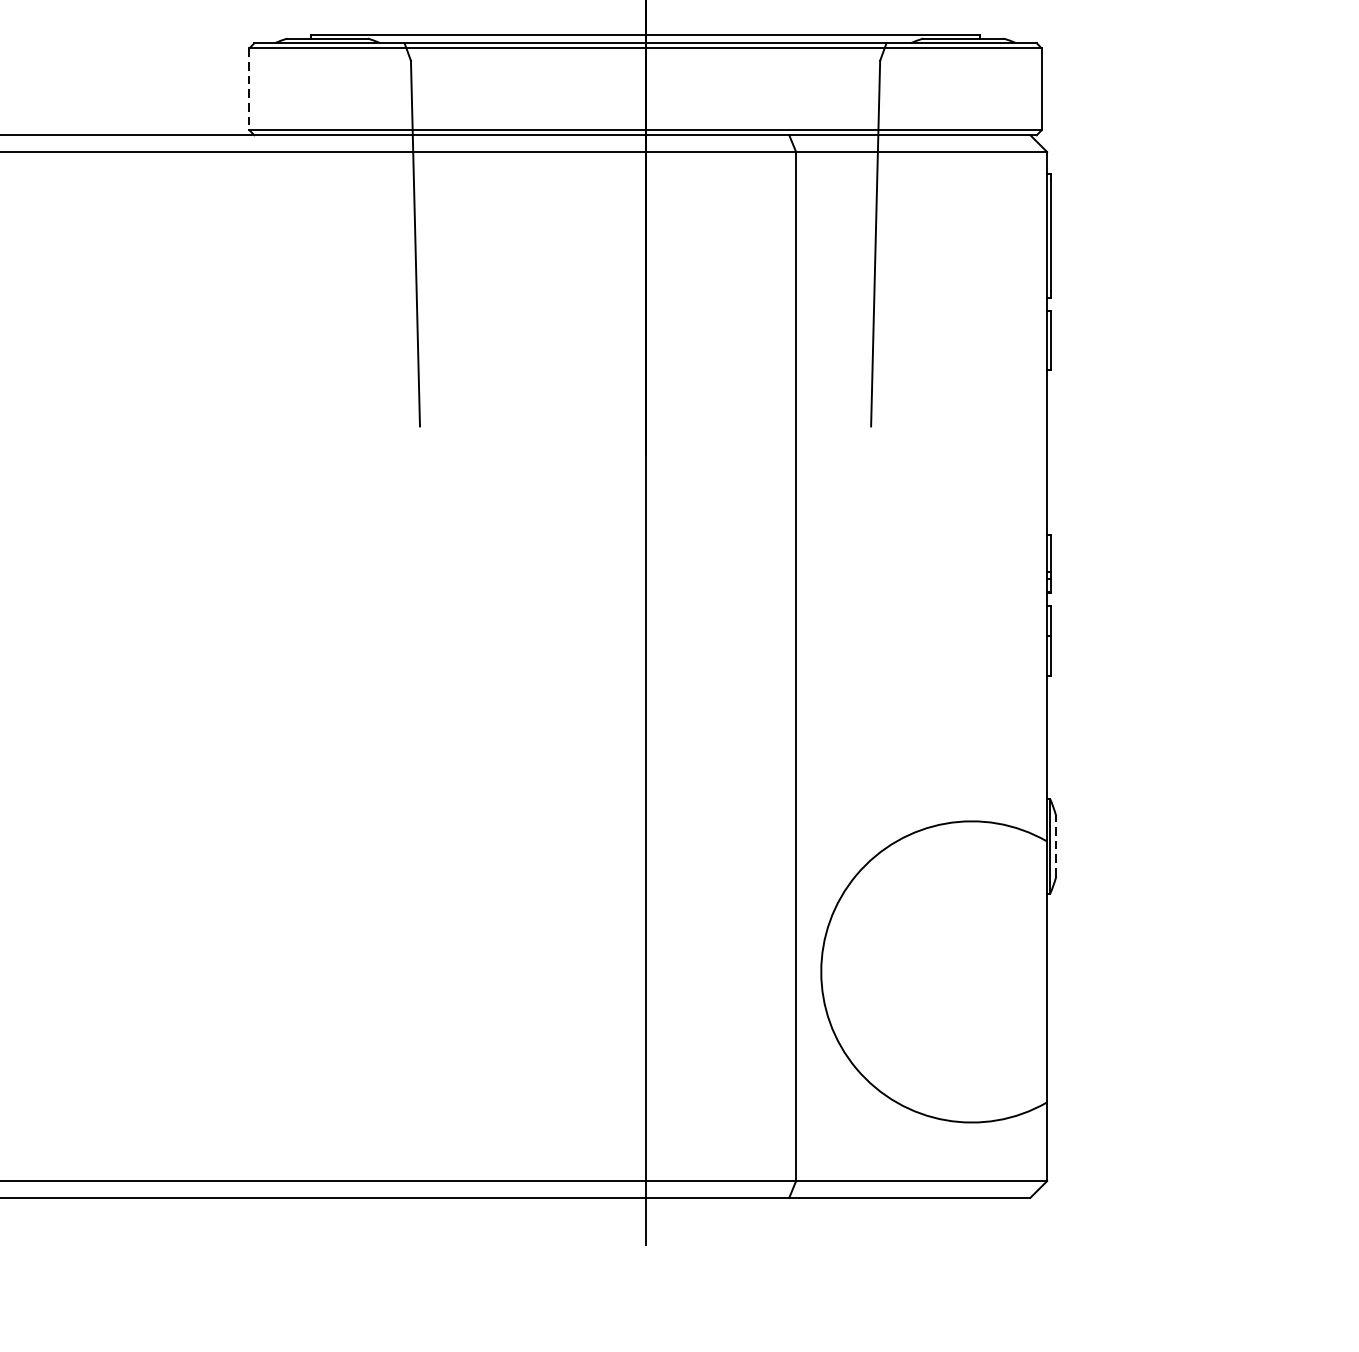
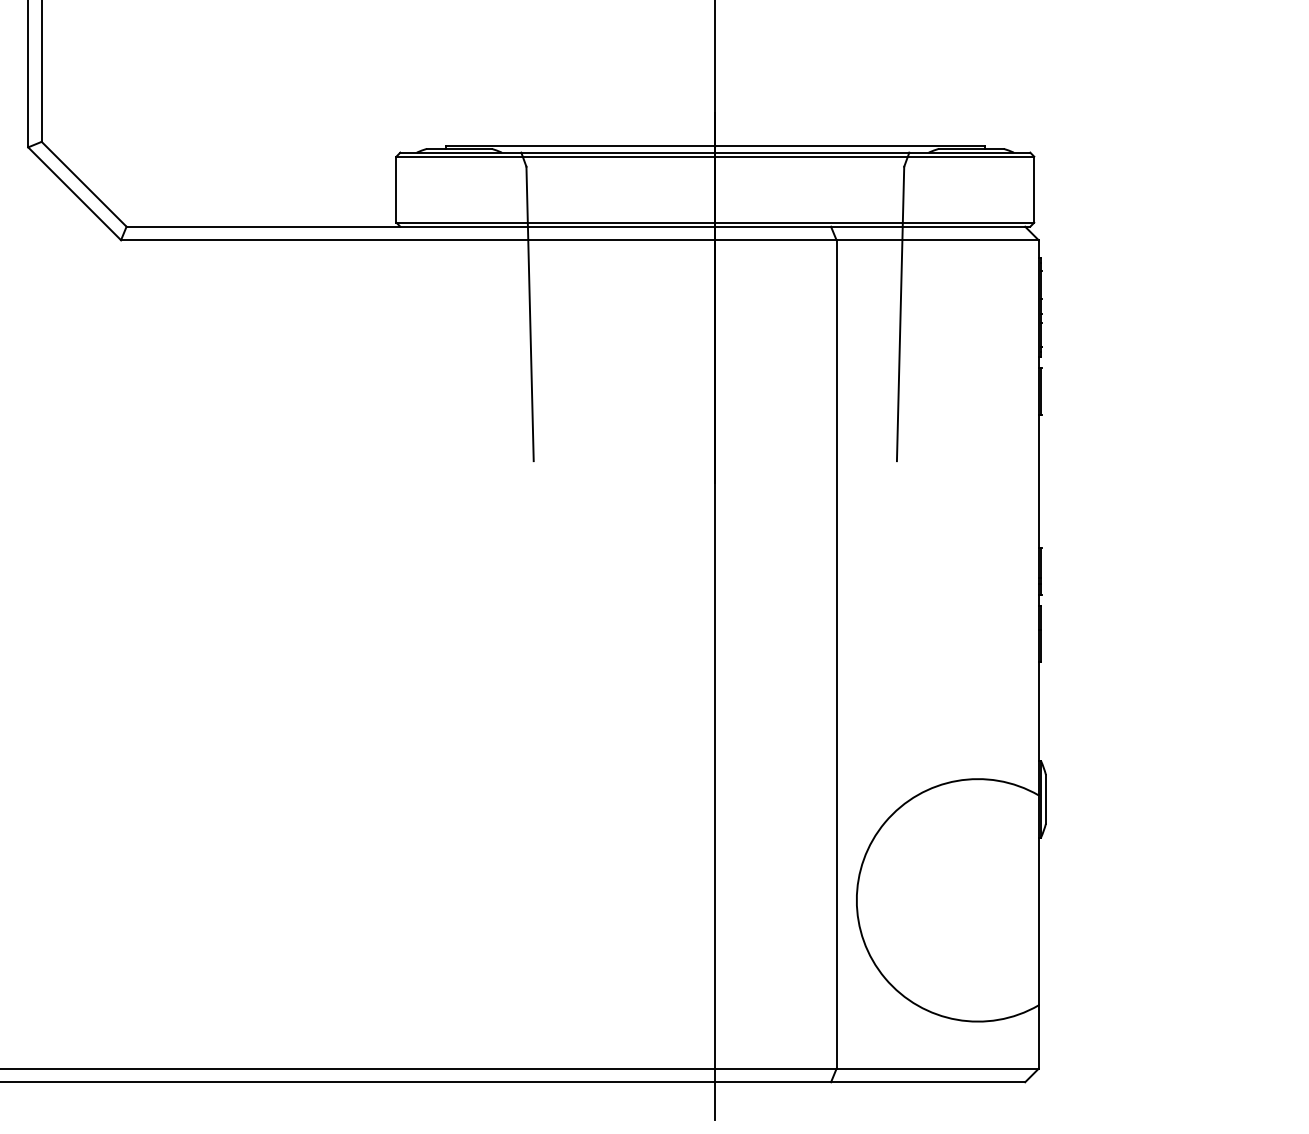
line: (249, 90) -> (396, 190), dashed -> solid
line: (1055, 845) -> (1045, 798), dashed -> solid

